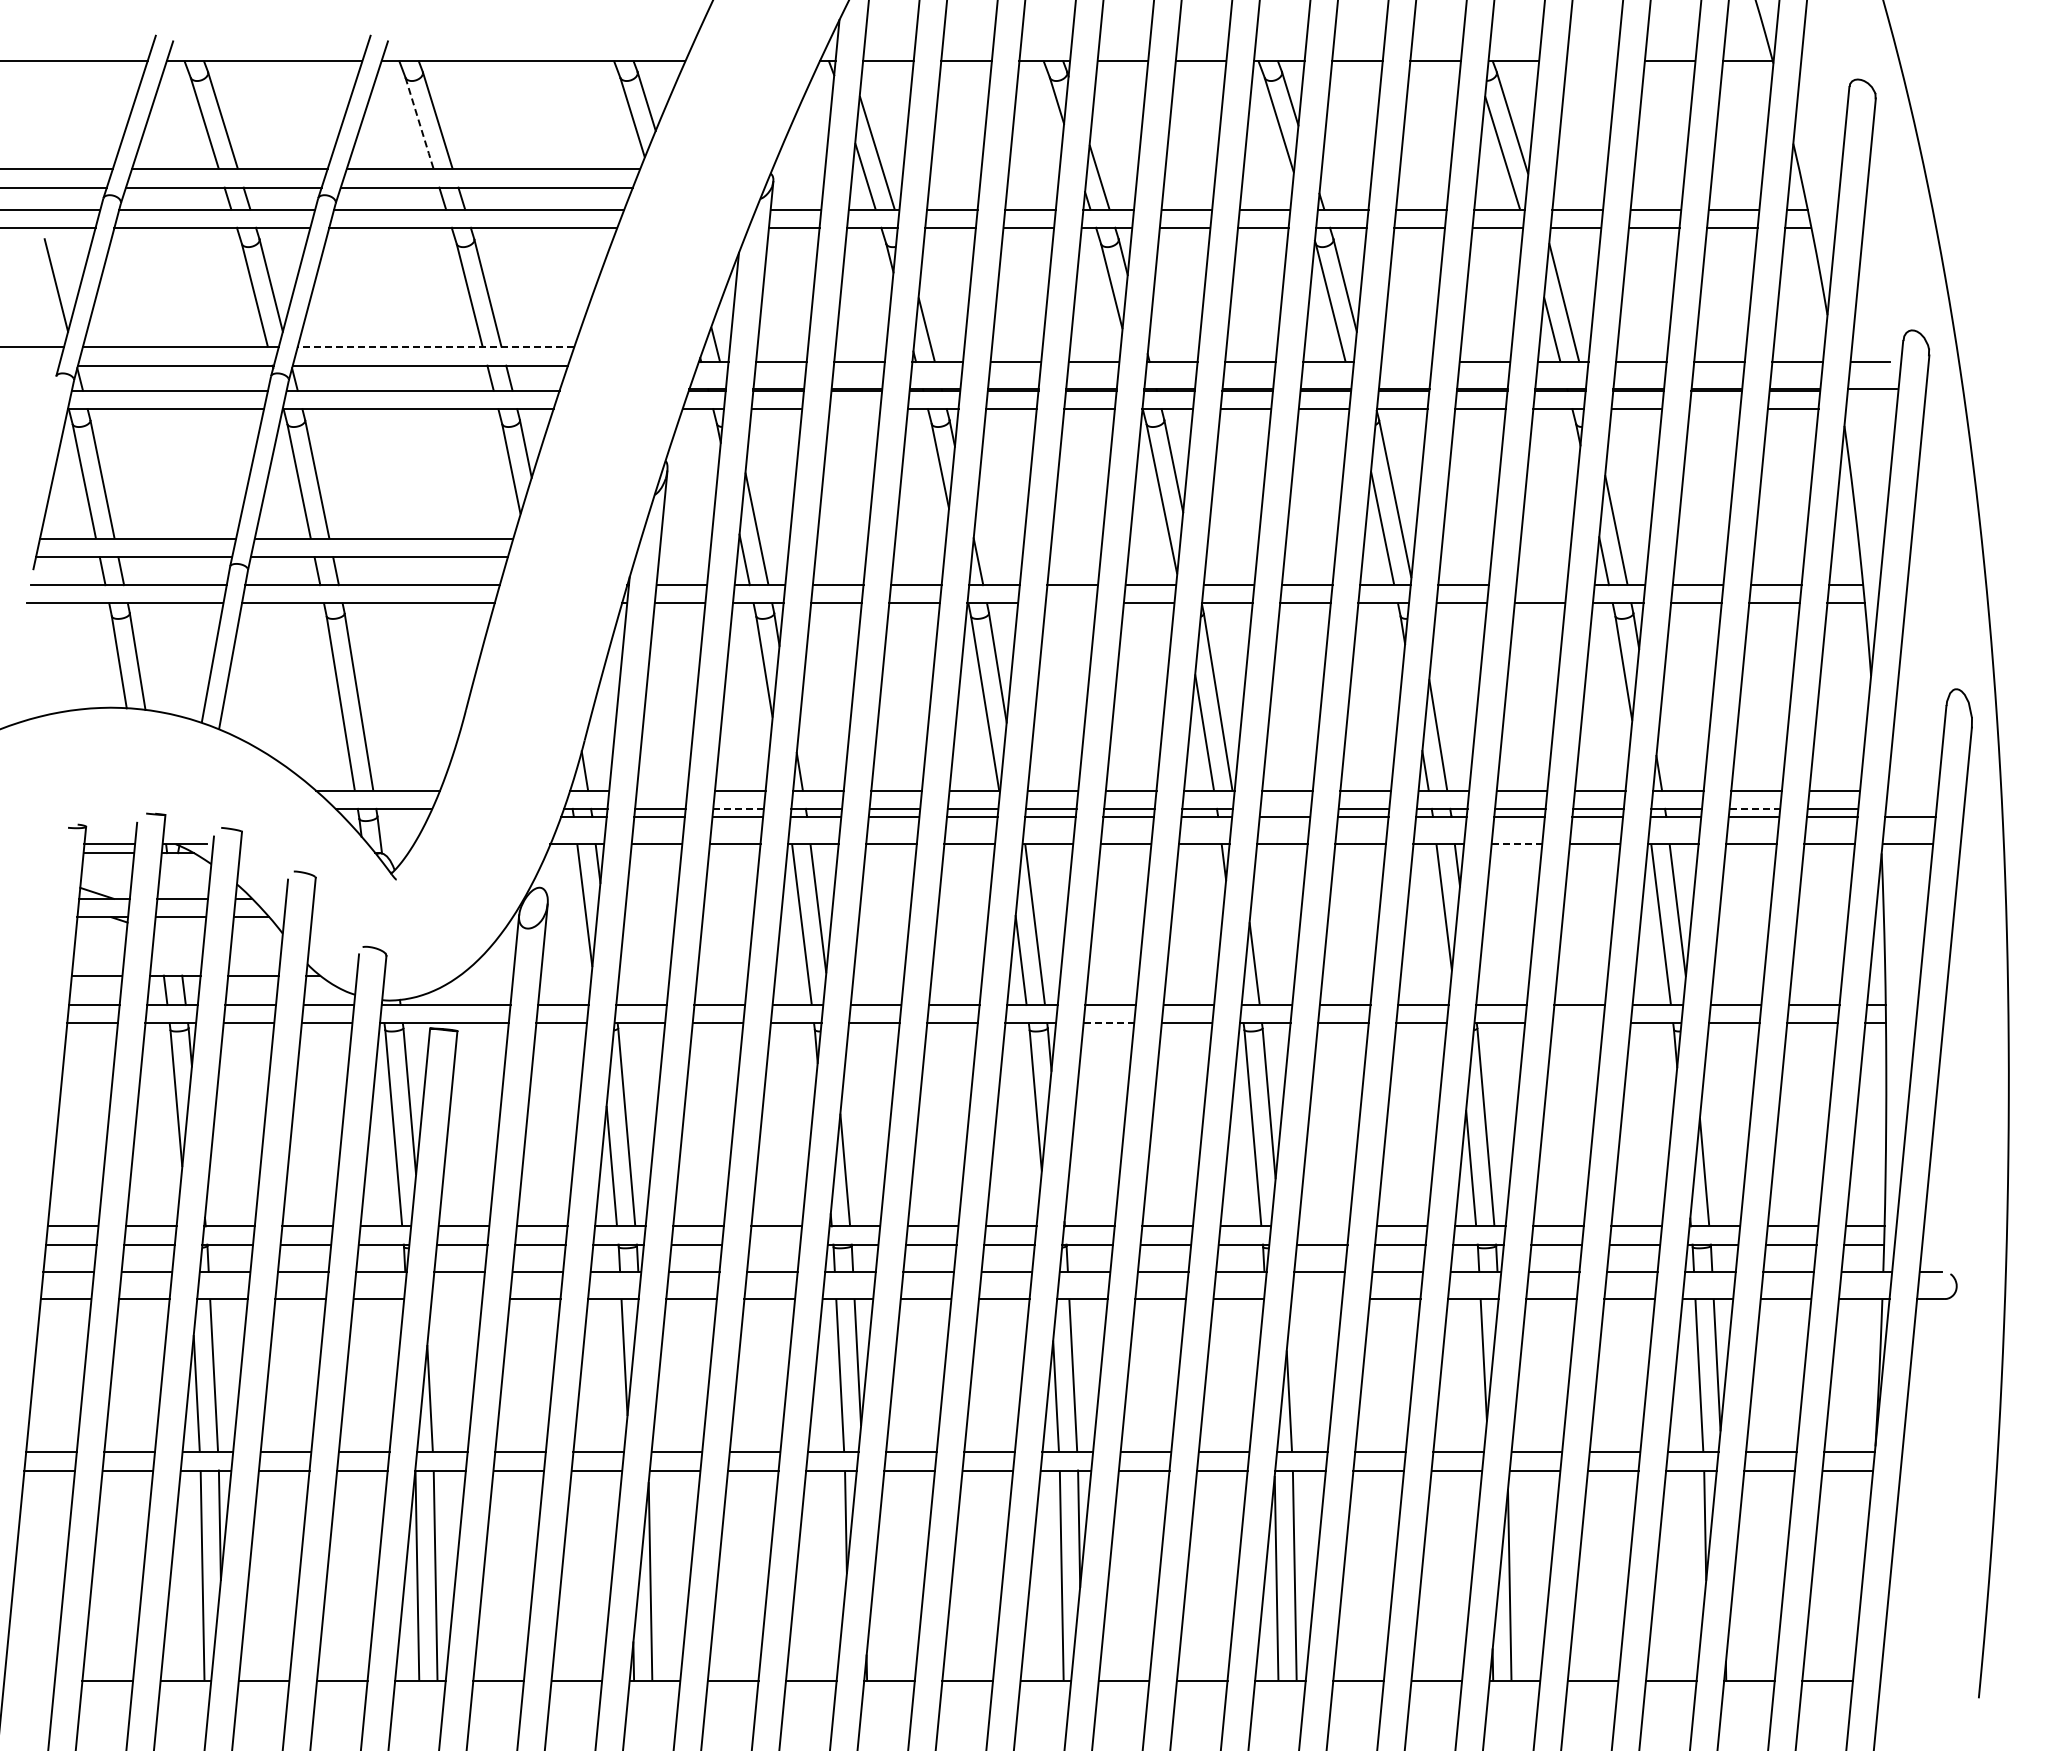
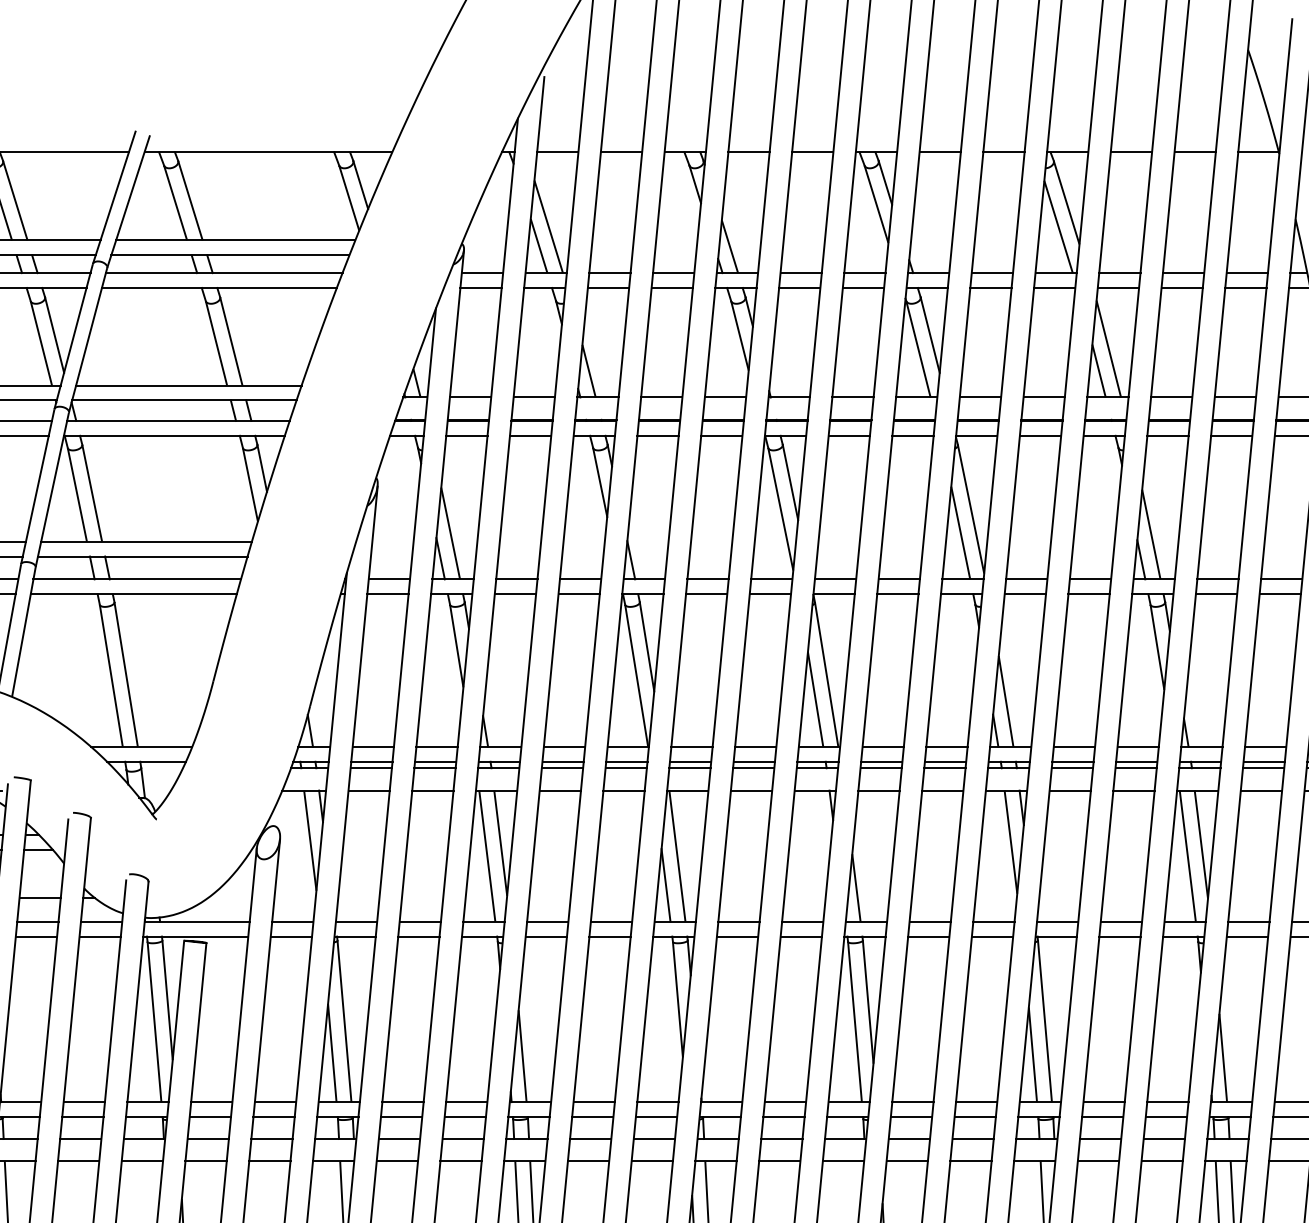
line: (1591, 61) -> (1131, 152), added
line: (419, 123) -> (175, 202), dashed -> solid
line: (435, 347) -> (188, 385), dashed -> solid
line: (1406, 362) -> (980, 397), added
line: (854, 409) -> (530, 436), added
line: (1714, 409) -> (1231, 436), added
line: (1541, 585) -> (1090, 579), added
line: (1070, 603) -> (706, 594), added
line: (661, 790) -> (372, 746), added
line: (739, 808) -> (436, 761), dashed -> solid
line: (1285, 808) -> (881, 761), added
line: (1755, 808) -> (1264, 761), dashed -> solid
line: (1517, 844) -> (1070, 790), dashed -> solid
line: (1109, 1023) -> (738, 936), dashed -> solid
line: (1577, 1023) -> (1119, 936), added
line: (1323, 1226) -> (912, 1102), added
line: (774, 1244) -> (464, 1116), added
line: (456, 1299) -> (205, 1161), added
line: (1316, 1299) -> (906, 1161), added

